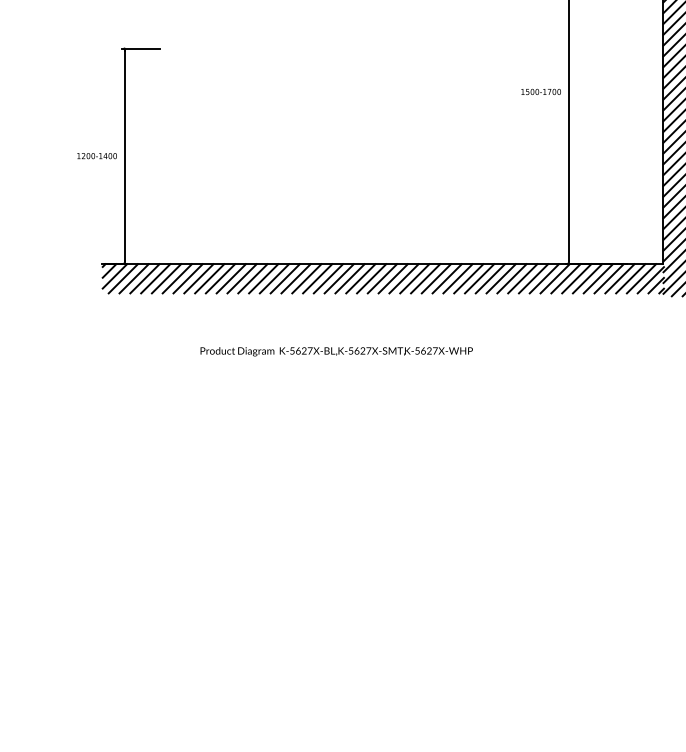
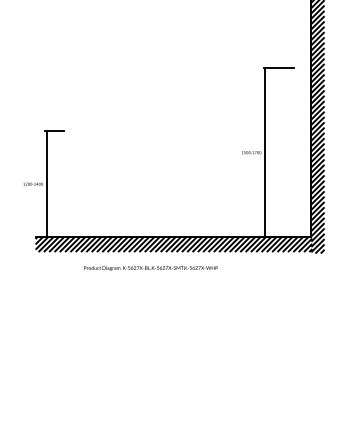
text: (335, 351) -> (150, 268), moved

